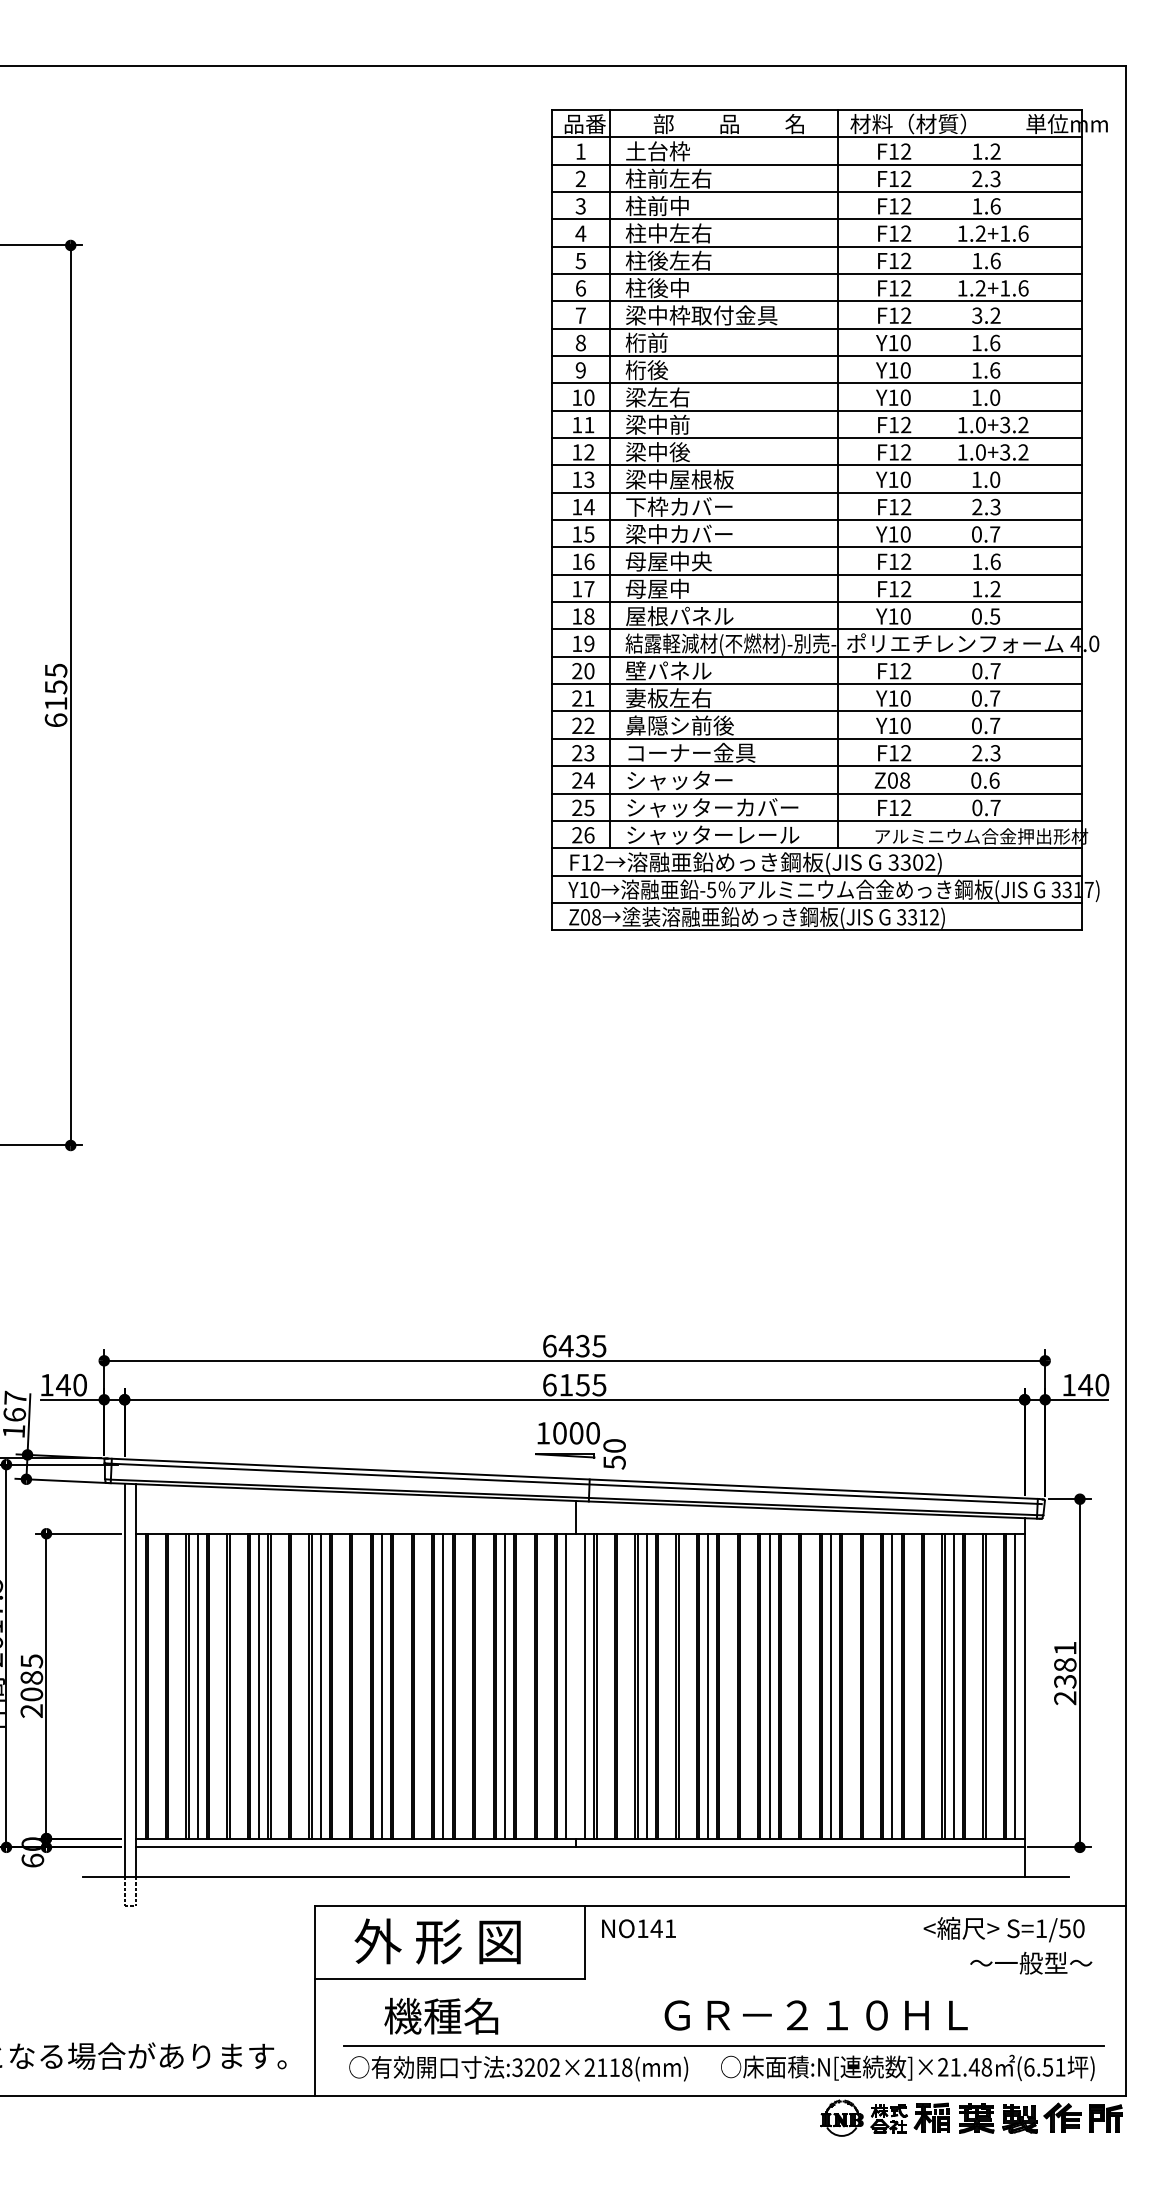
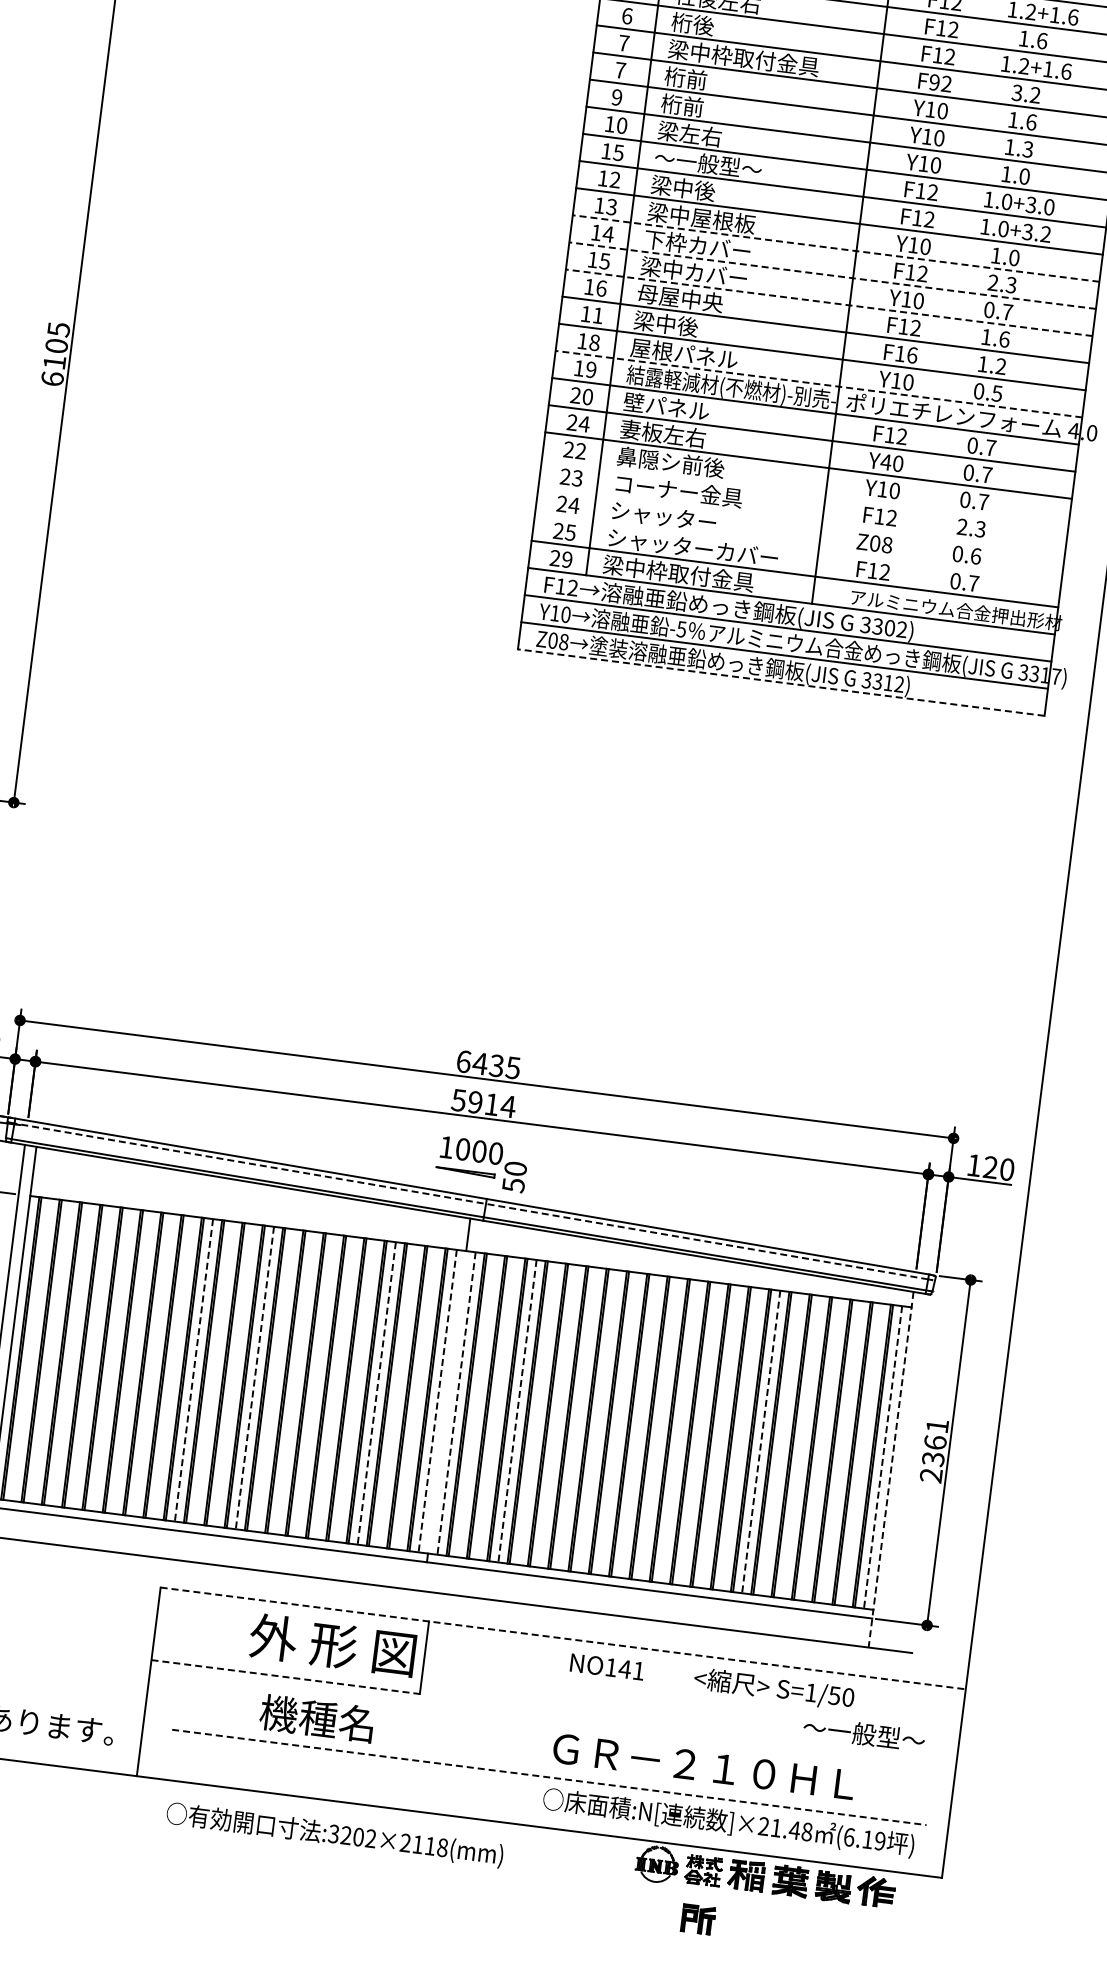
text: (656, 288) -> (702, 25), 柱後中 -> 桁後
text: (893, 315) -> (934, 82), F12 -> F92
text: (580, 342) -> (620, 69), 8 -> 7
text: (657, 370) -> (693, 107), 桁後 -> 桁前
text: (995, 370) -> (1028, 149), 1.6 -> 1.3
text: (679, 424) -> (708, 163), 梁中前 -> ～一般型～
text: (589, 425) -> (618, 153), 11 -> 15
text: (1023, 425) -> (1049, 207), 1.0+3.2 -> 1.0+3.0
line: (816, 492) -> (835, 248), solid -> dashed
line: (816, 520) -> (832, 276), solid -> dashed
line: (816, 547) -> (828, 302), solid -> dashed
text: (657, 588) -> (665, 323), 母屋中 -> 梁中後
text: (906, 588) -> (912, 354), F12 -> F16
text: (589, 589) -> (598, 316), 17 -> 11
line: (816, 629) -> (818, 384), solid -> dashed
text: (55, 687) -> (56, 346), 6155 -> 6105
text: (588, 698) -> (583, 424), 21 -> 24
text: (893, 698) -> (886, 462), Y10 -> Y40
line: (816, 738) -> (804, 492), removed
line: (816, 766) -> (801, 520), removed
line: (816, 793) -> (797, 546), removed
text: (712, 834) -> (689, 574), シャッターレール -> 梁中枠取付金具
text: (589, 835) -> (567, 560), 26 -> 29
line: (816, 930) -> (780, 682), solid -> dashed
text: (574, 1384) -> (483, 1102), 6155 -> 5914
text: (1085, 1384) -> (990, 1166), 140 -> 120
line: (574, 1483) -> (471, 1201), solid -> dashed
text: (1065, 1664) -> (935, 1442), 2381 -> 2361
line: (197, 1685) -> (71, 1354), removed
line: (259, 1685) -> (133, 1362), removed
line: (443, 1685) -> (315, 1385), removed
line: (708, 1685) -> (578, 1418), removed
line: (769, 1685) -> (639, 1425), removed
line: (830, 1685) -> (699, 1433), removed
line: (953, 1685) -> (821, 1448), removed
line: (320, 1686) -> (193, 1370), solid -> dashed
line: (382, 1686) -> (255, 1378), solid -> dashed
line: (504, 1686) -> (376, 1393), solid -> dashed
line: (566, 1686) -> (437, 1401), solid -> dashed
line: (585, 1686) -> (456, 1403), solid -> dashed
line: (646, 1686) -> (517, 1411), solid -> dashed
line: (892, 1686) -> (761, 1442), solid -> dashed
line: (1015, 1686) -> (883, 1457), solid -> dashed
line: (1024, 1697) -> (890, 1469), solid -> dashed
line: (720, 1905) -> (563, 1638), solid -> dashed
text: (638, 1928) -> (606, 1666), moved
text: (1003, 1929) -> (773, 1688), moved
text: (437, 1941) -> (332, 1645), moved
line: (450, 1978) -> (286, 1676), solid -> dashed
text: (441, 2015) -> (317, 1717), moved
text: (815, 2015) -> (703, 1766), moved
line: (724, 2045) -> (549, 1777), solid -> dashed
text: (1053, 2067) -> (873, 1840), (6.51 -> (6.19
text: (518, 2068) -> (334, 1834), moved
part: (1105, 2118) -> (698, 1919), moved

